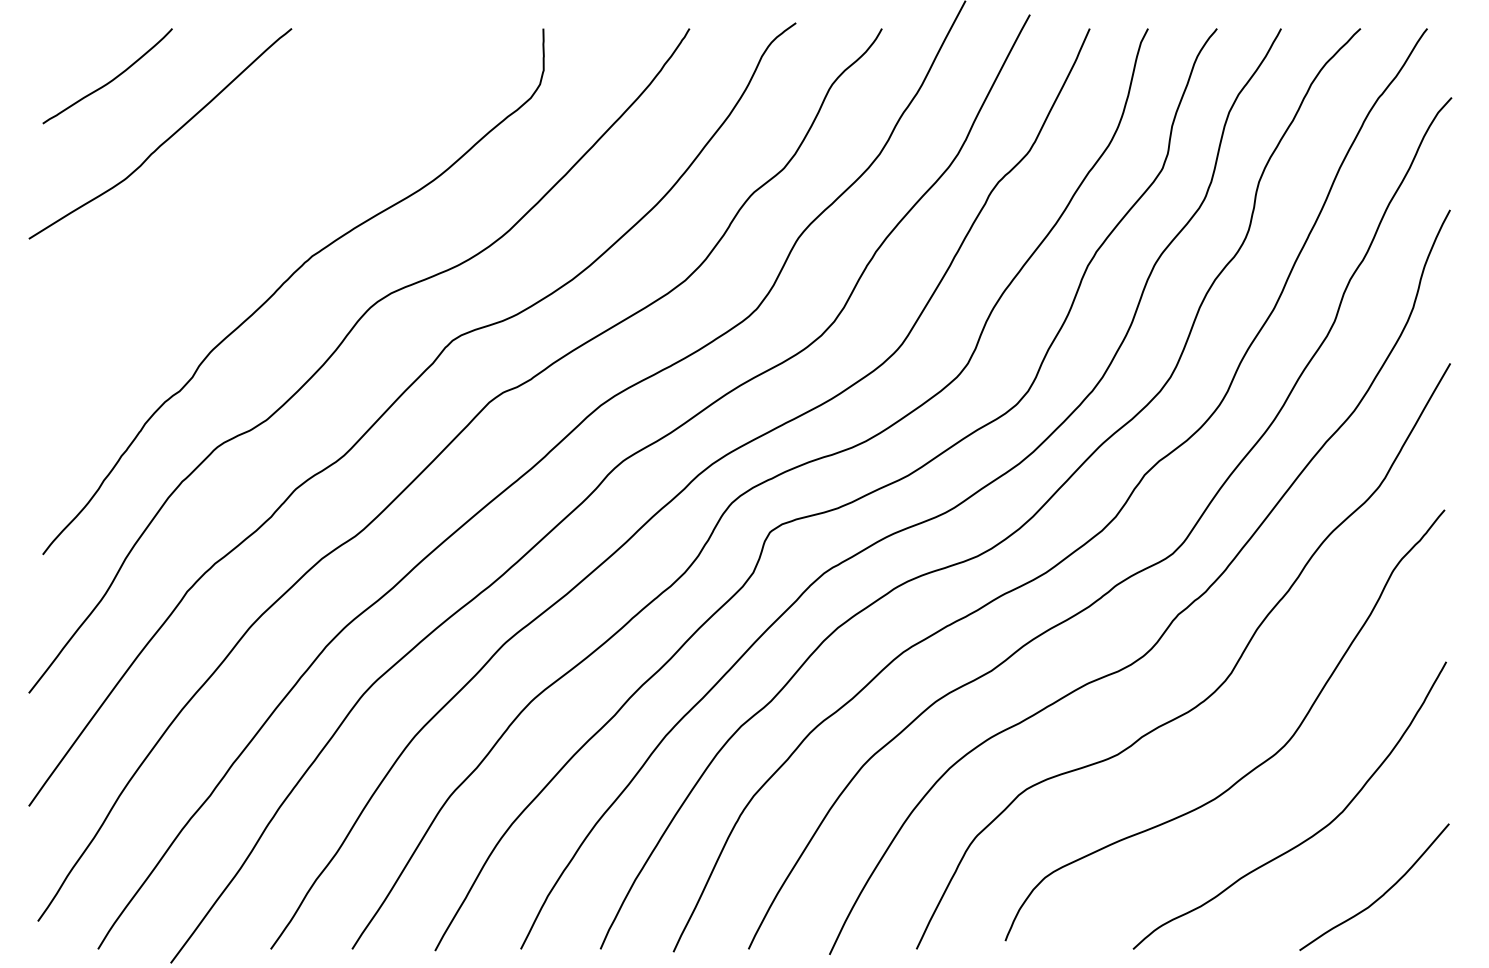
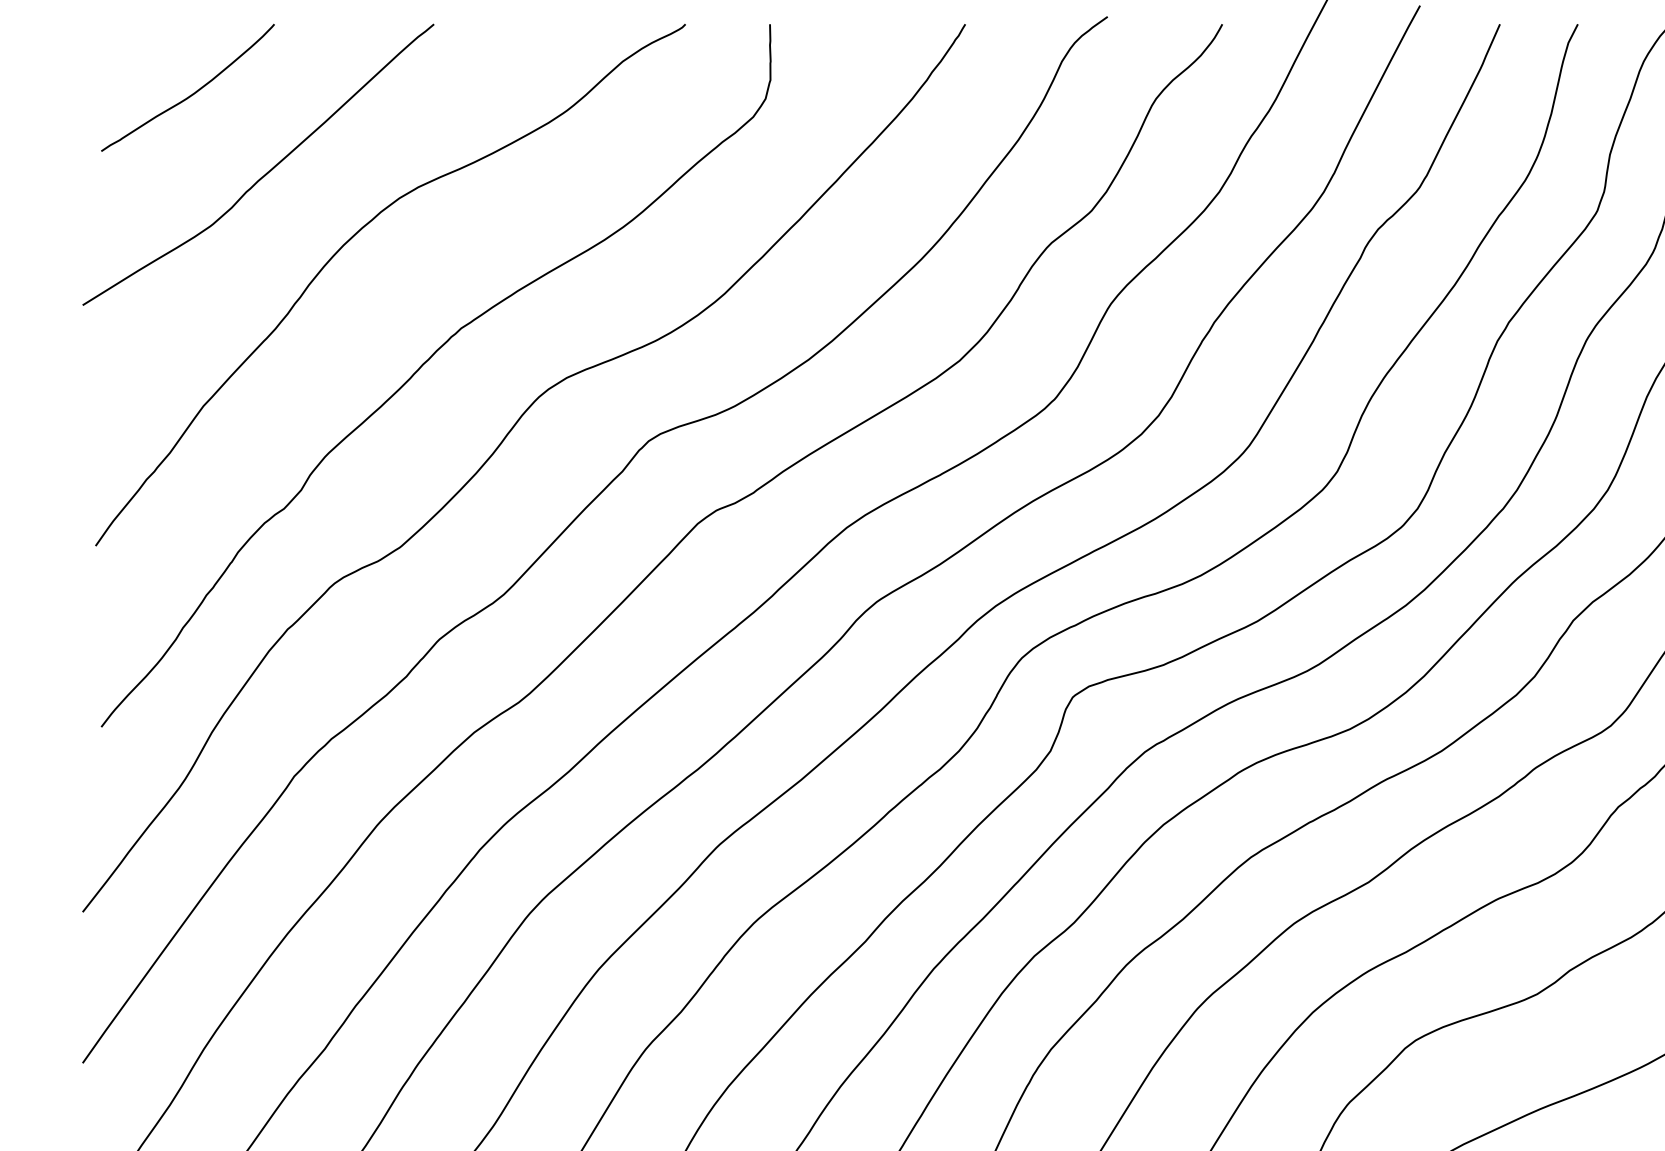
curve: (228, 191) -> (349, 241), added

